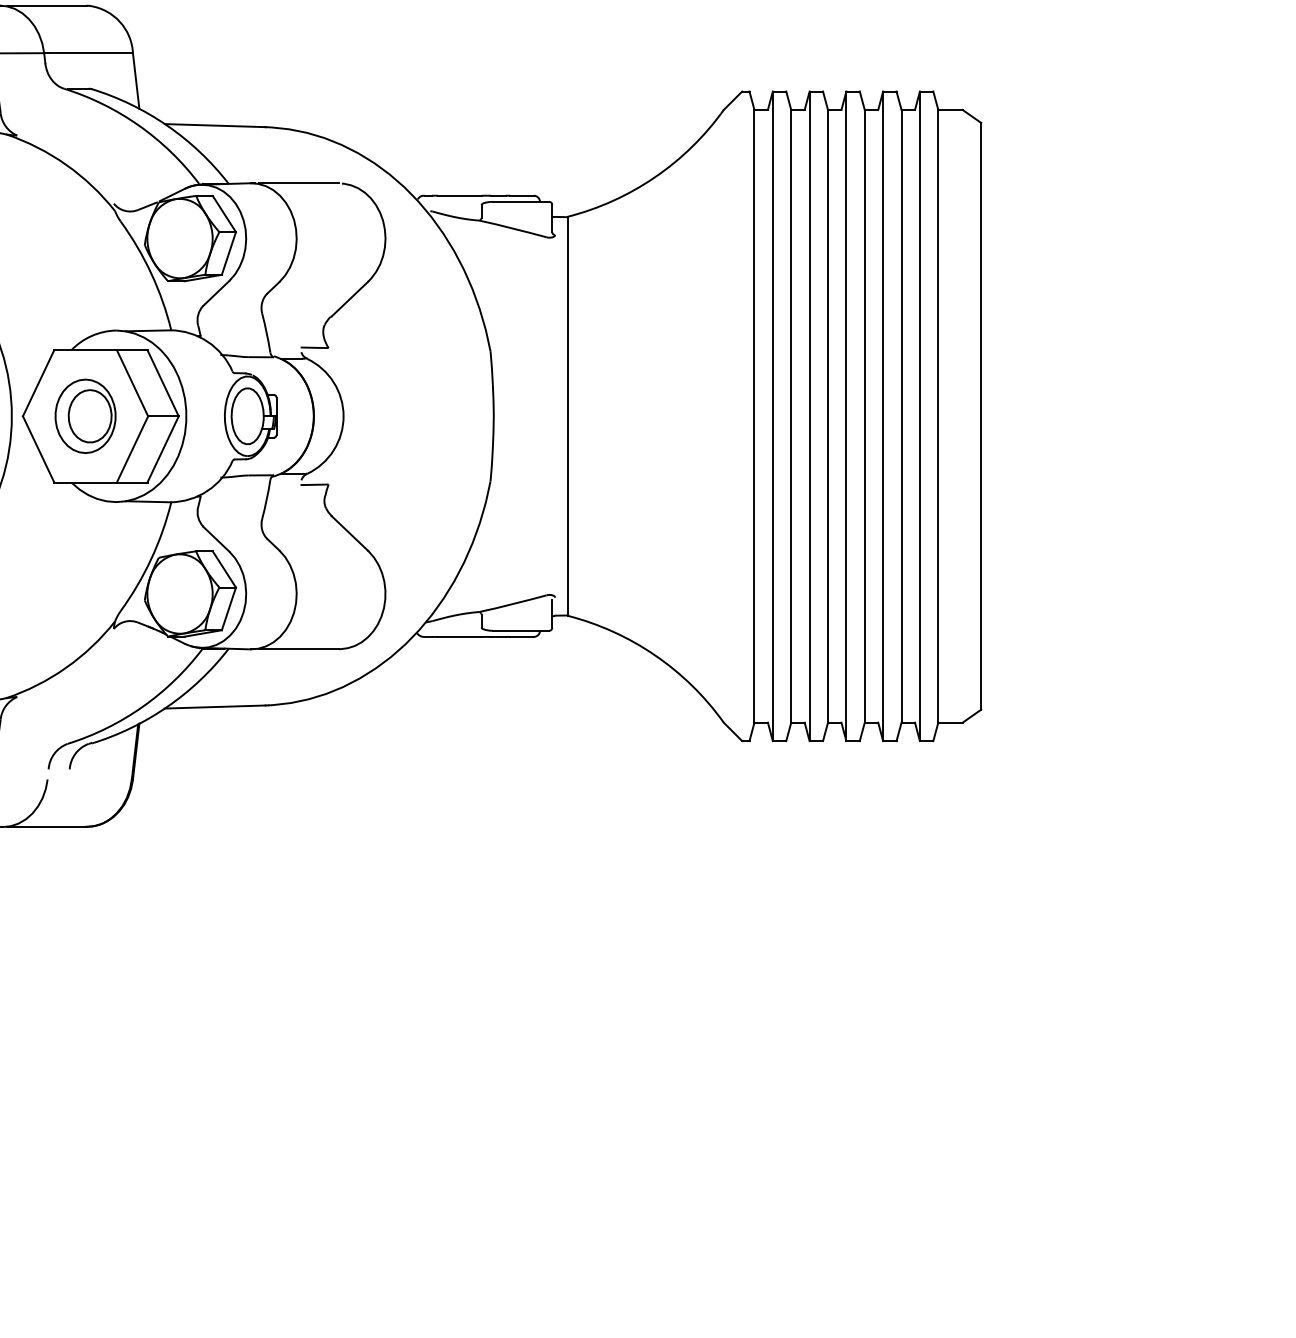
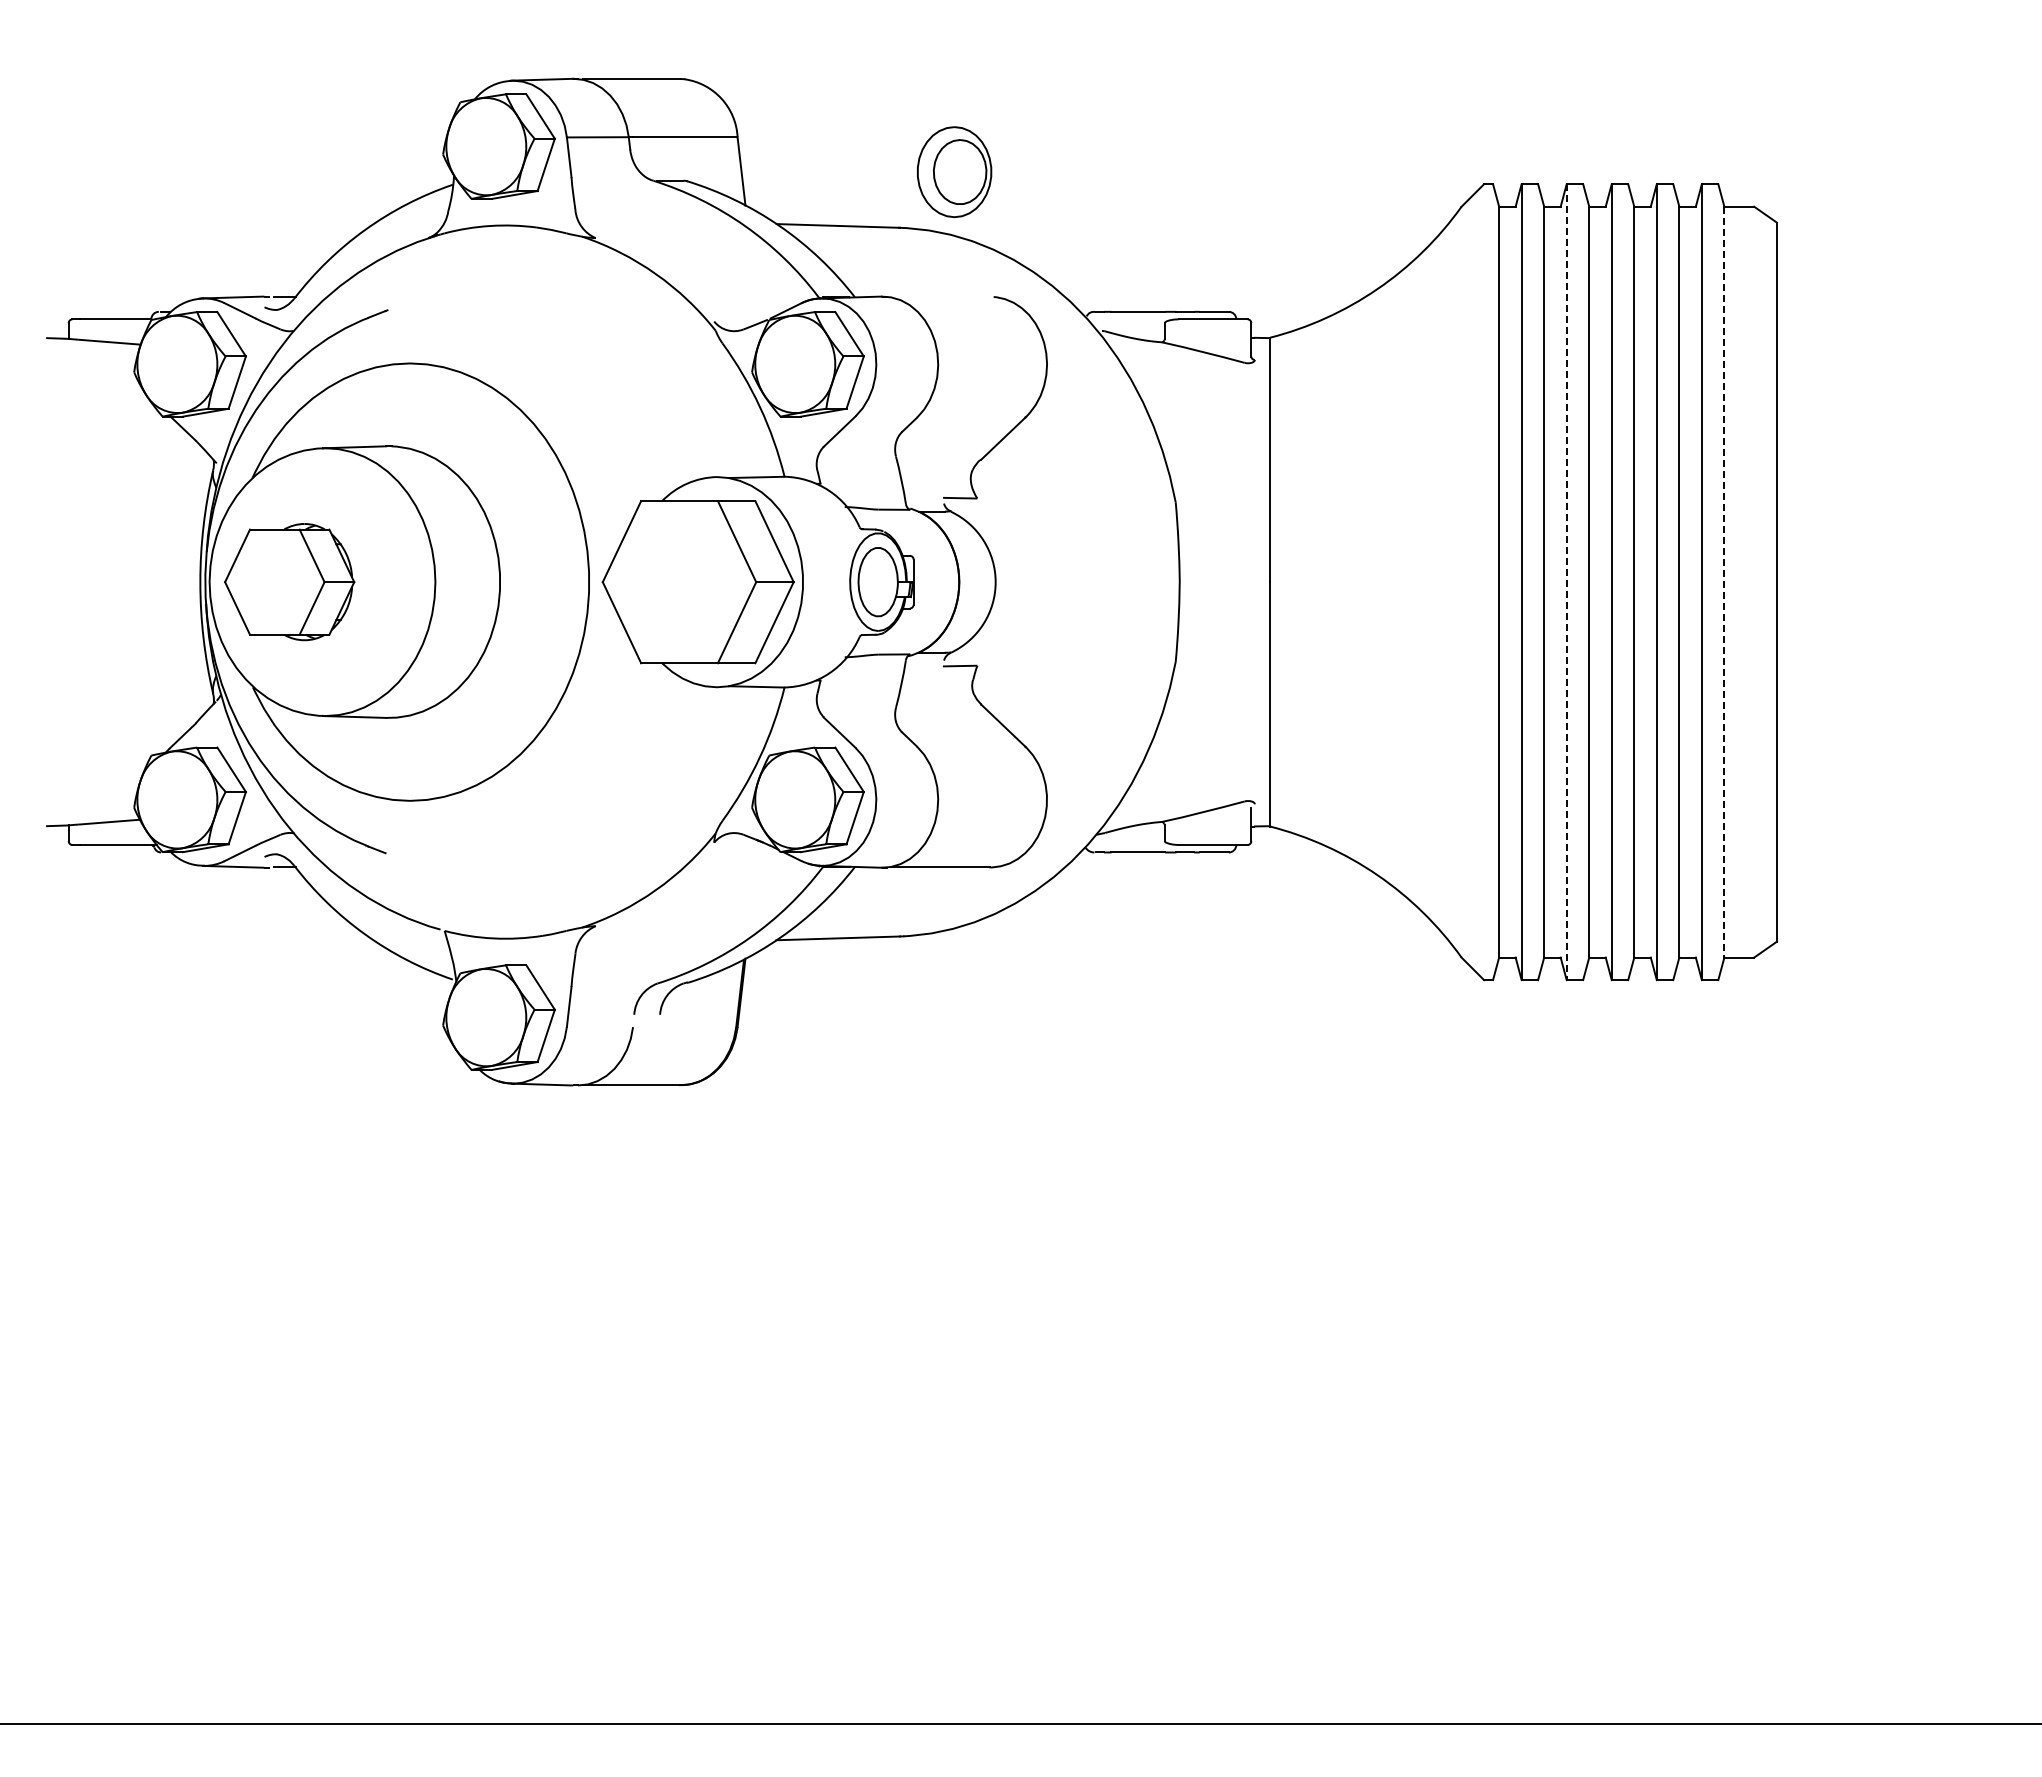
line: (298, 183) -> (940, 296), removed
part: (85, 416) -> (954, 172), moved
line: (809, 416) -> (1566, 582), solid -> dashed
line: (938, 416) -> (1724, 582), solid -> dashed

